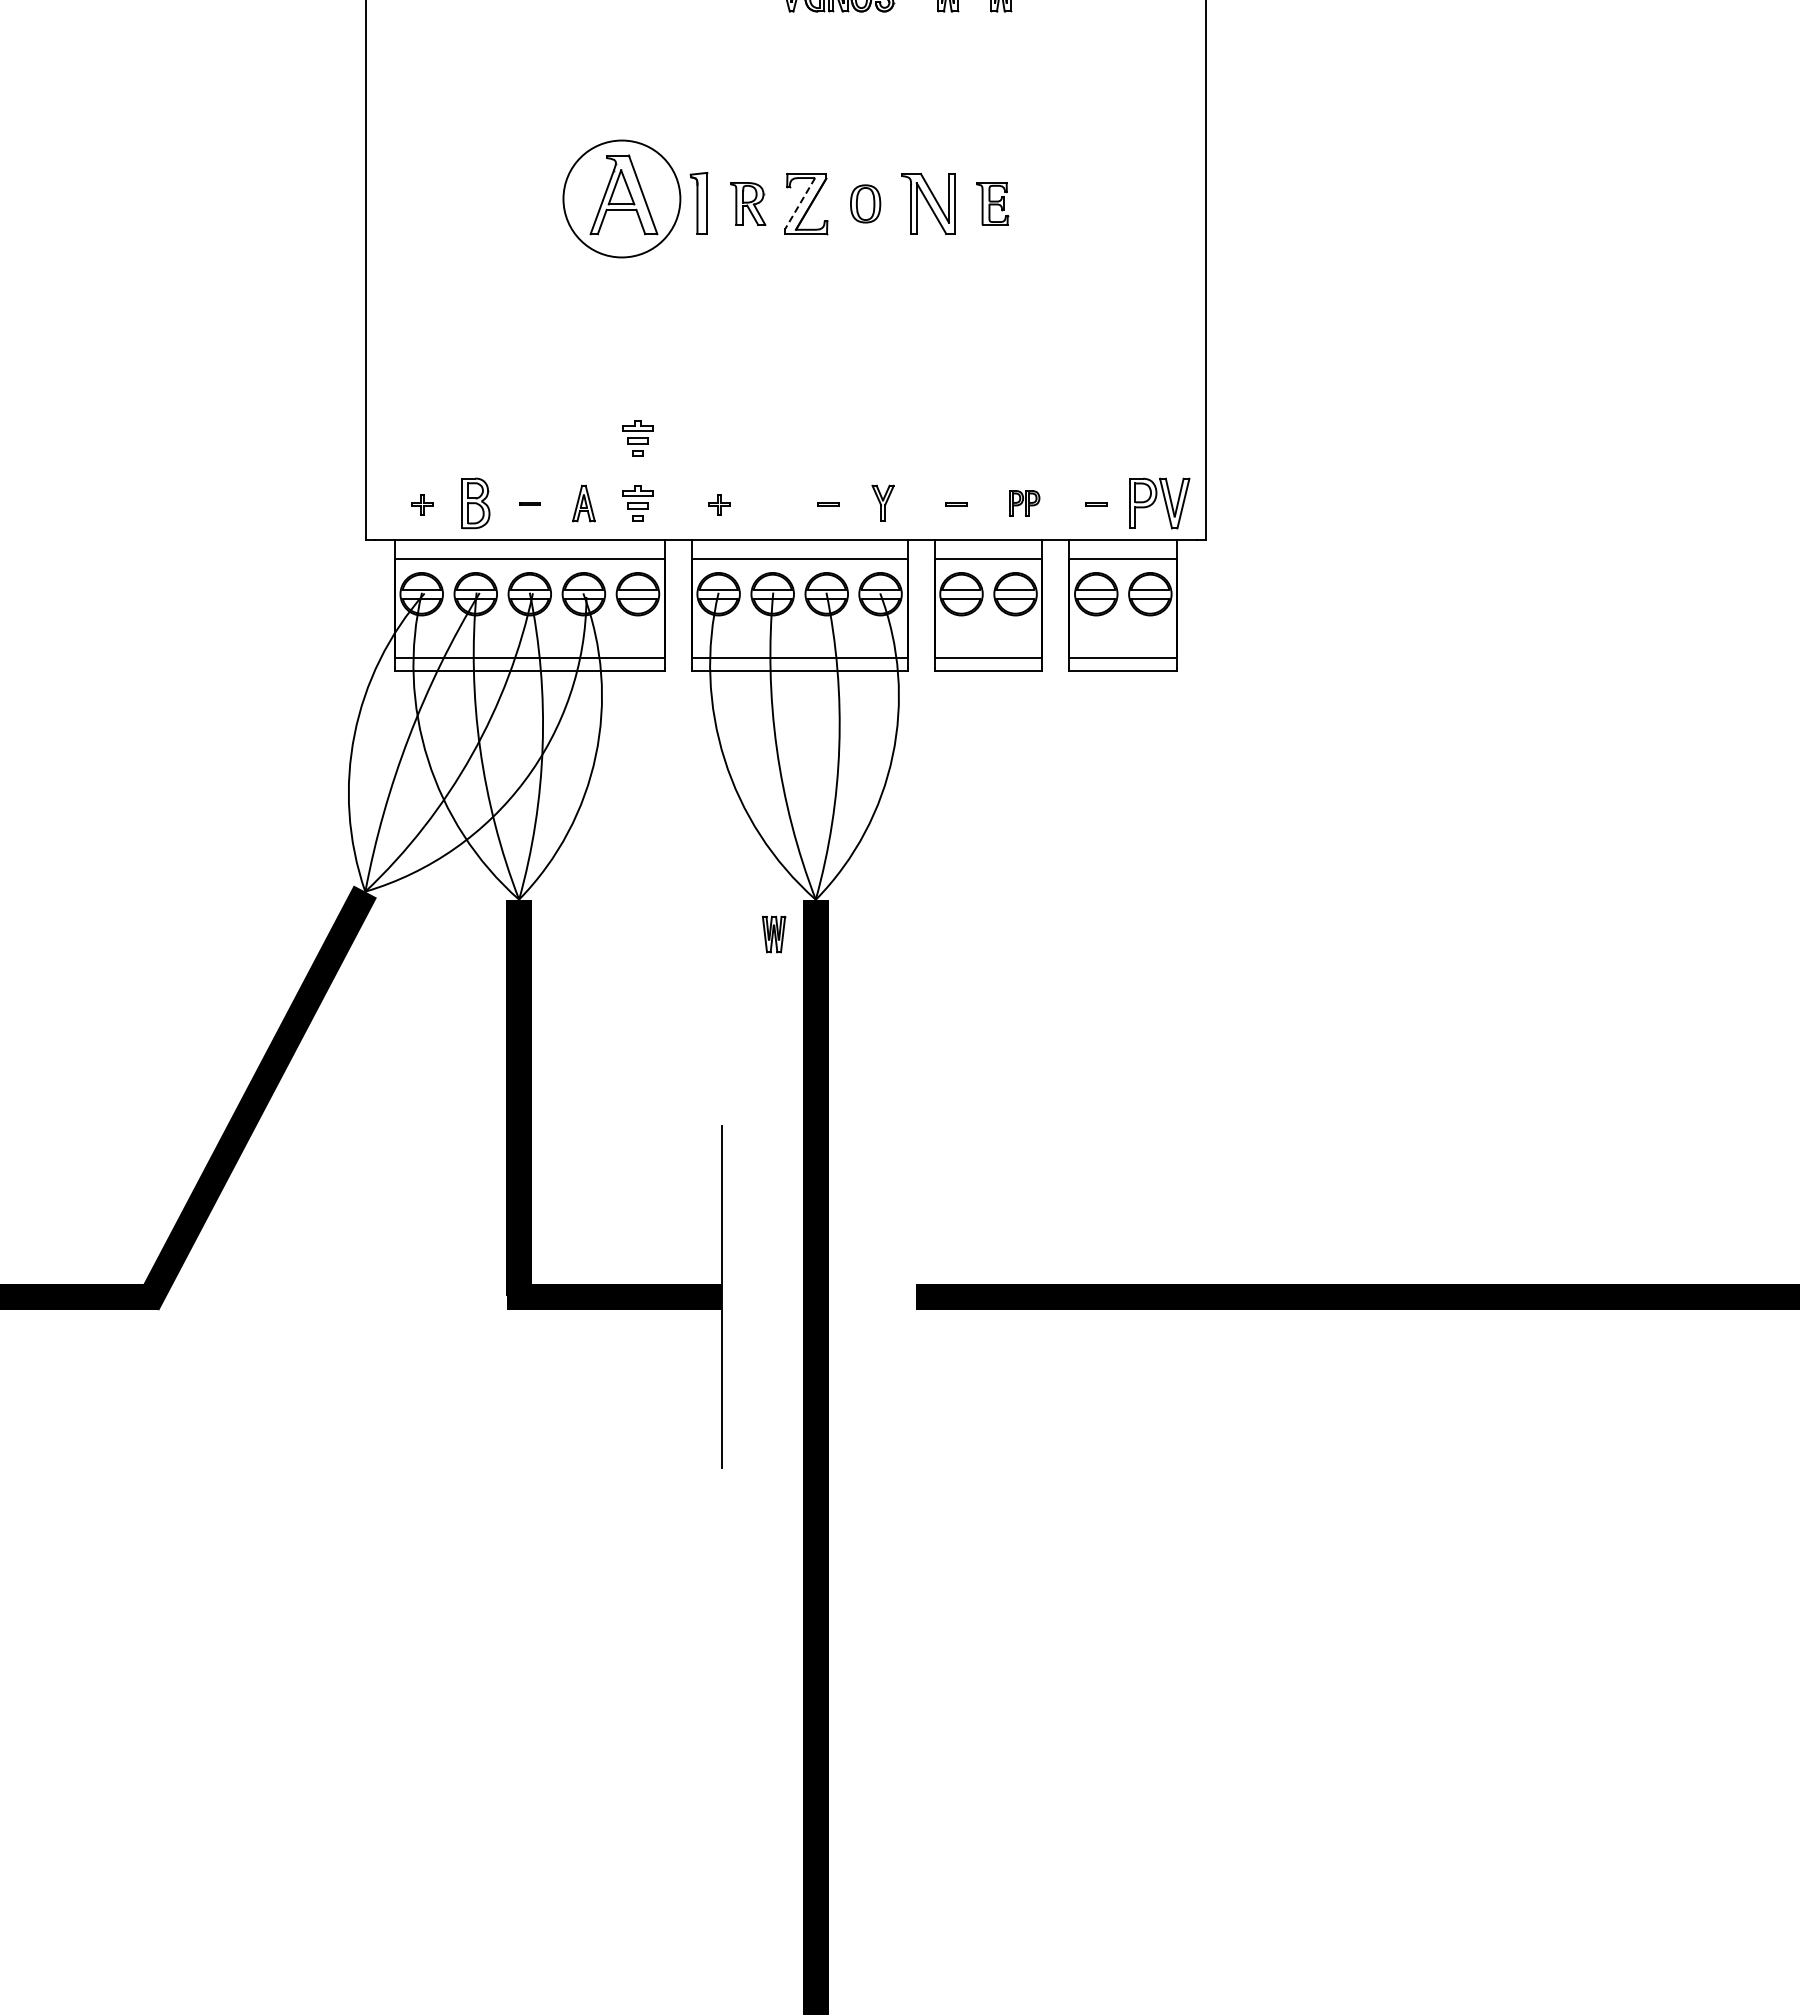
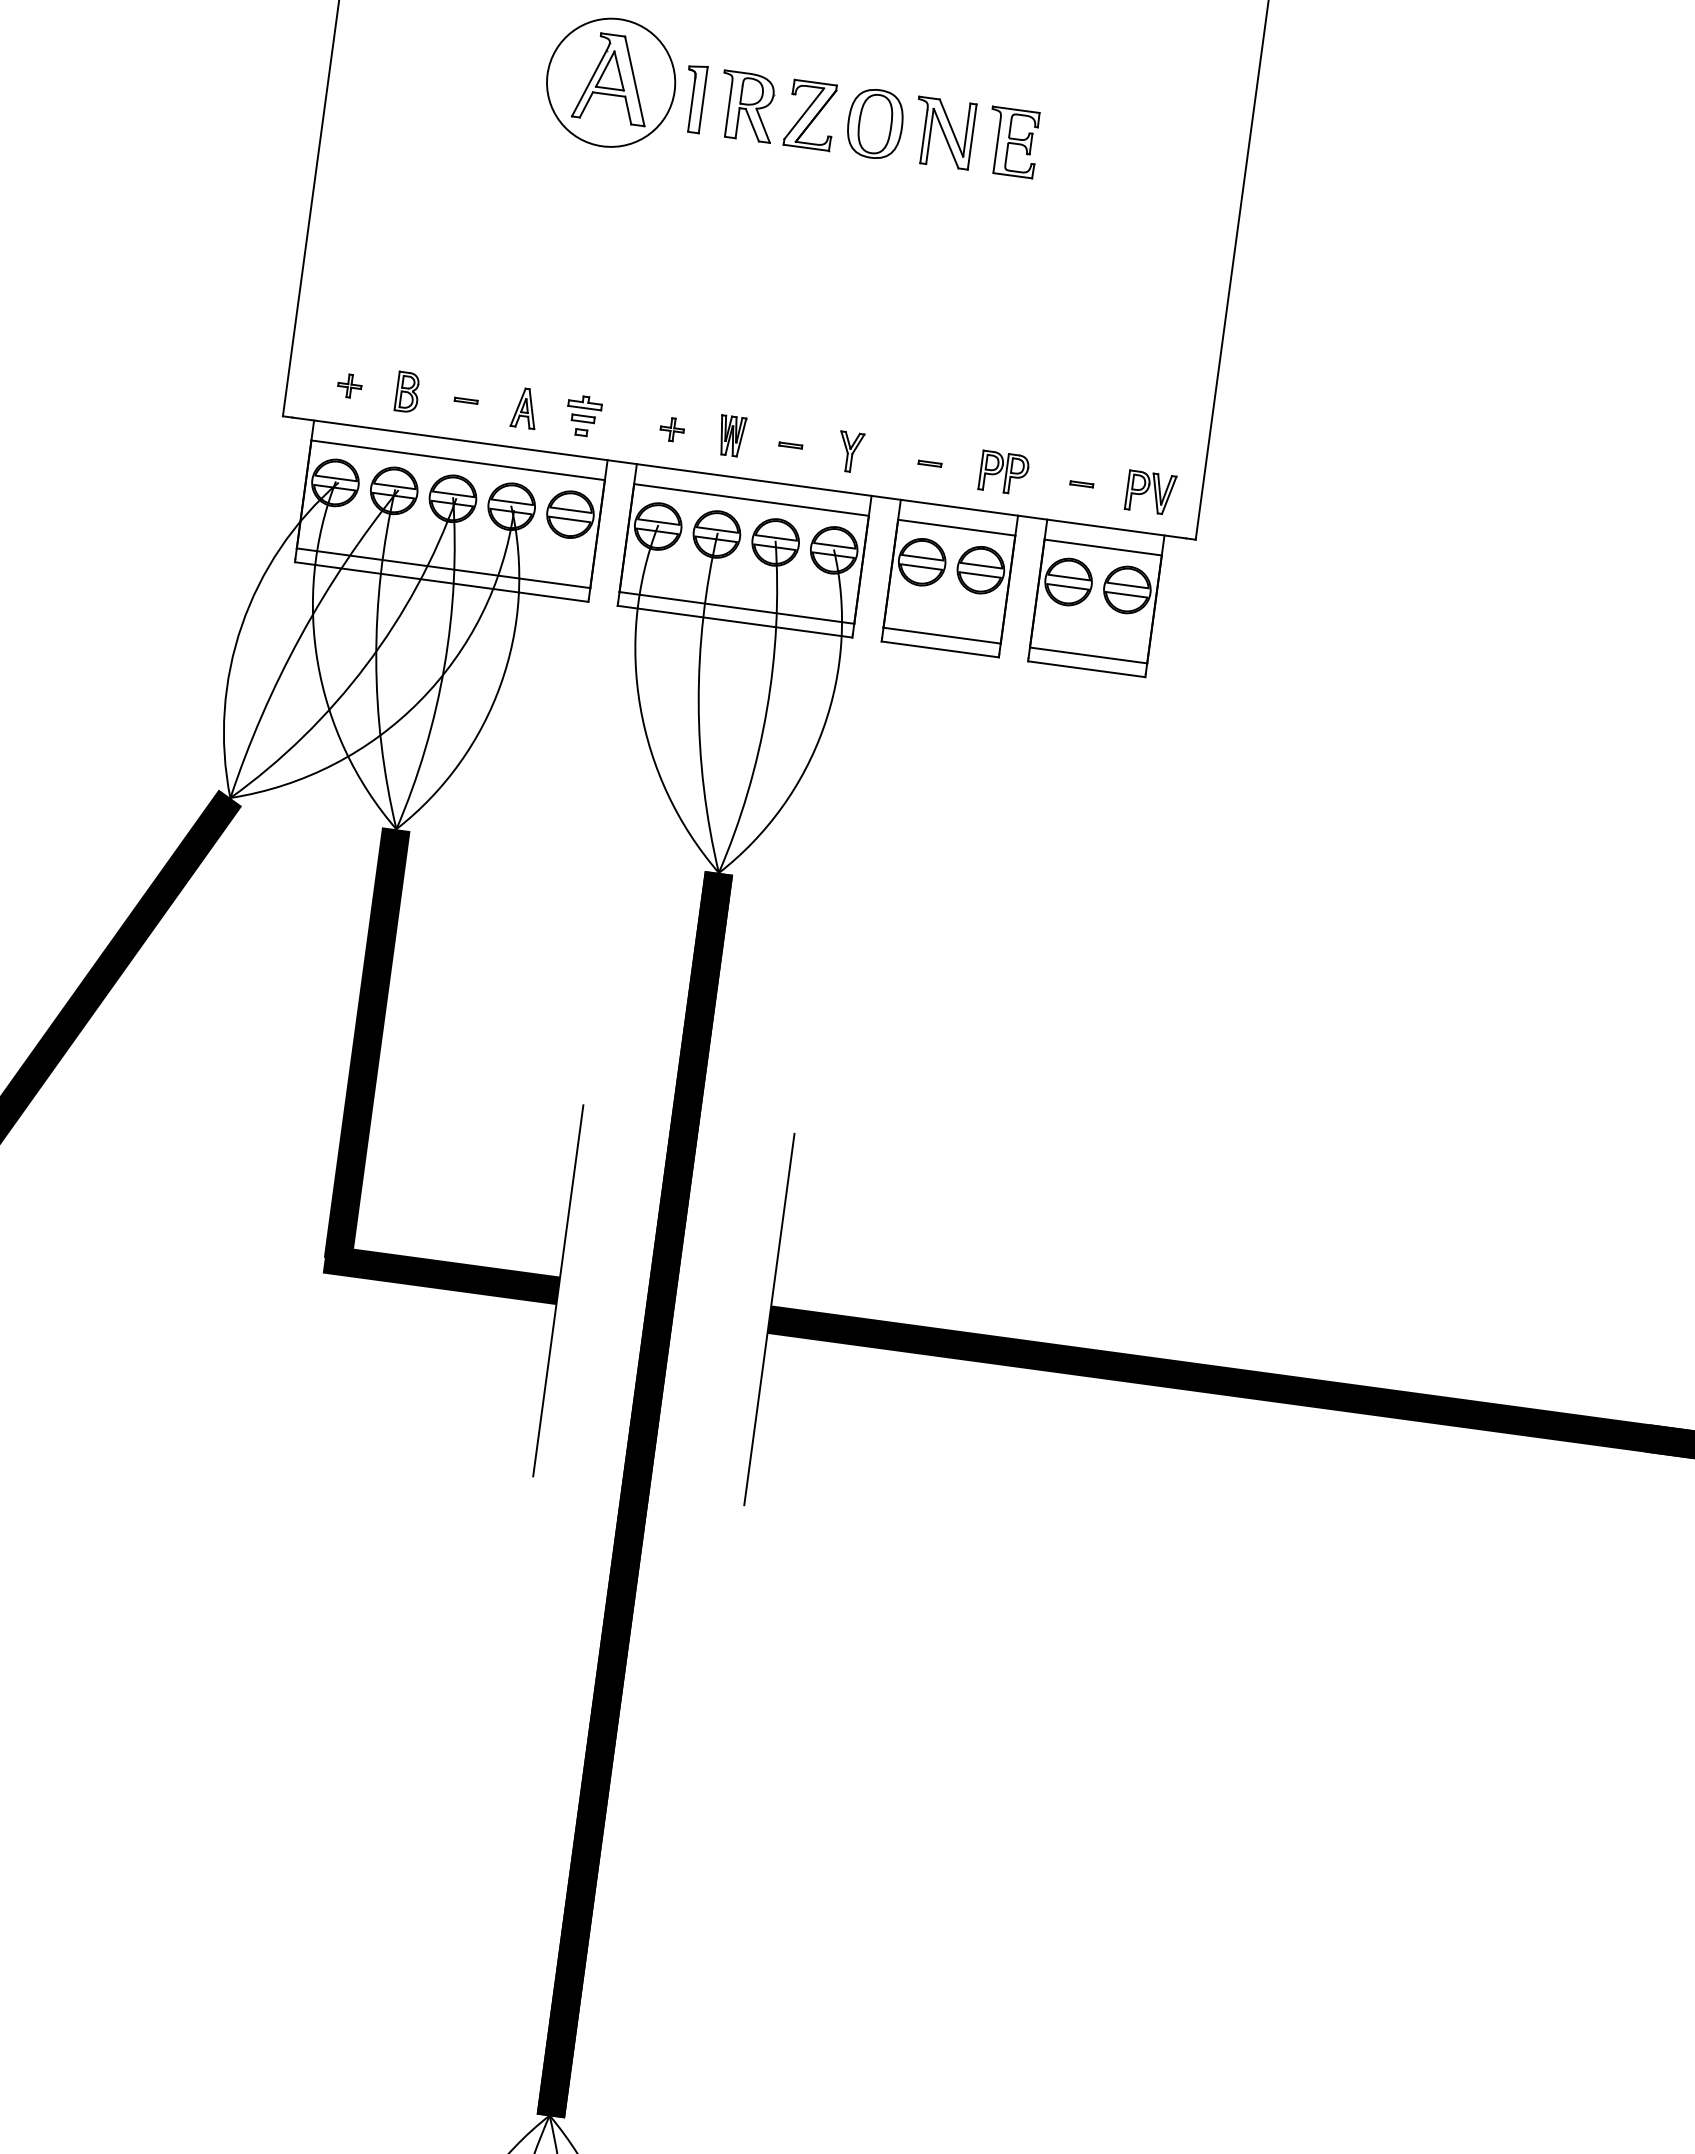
part: (747, 203) -> (746, 106), size x1.43
line: (800, 203) -> (804, 113), dashed -> solid
part: (865, 203) -> (875, 123), size x1.67
part: (992, 203) -> (1013, 142), size x1.43
part: (637, 438) -> (592, 345), removed
part: (475, 503) -> (407, 392), size x0.71
part: (1024, 503) -> (1003, 472), size x1.43
part: (1159, 503) -> (1150, 492), size x0.71
part: (774, 934) -> (732, 436), moved
line: (916, 1296) -> (770, 1318), added

